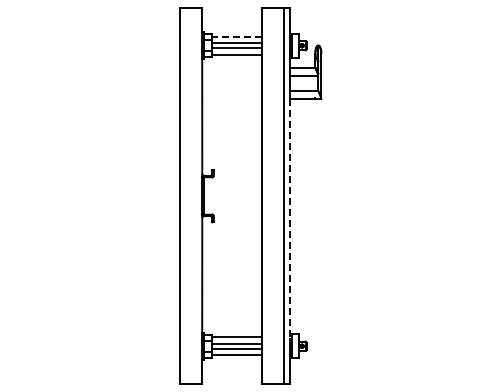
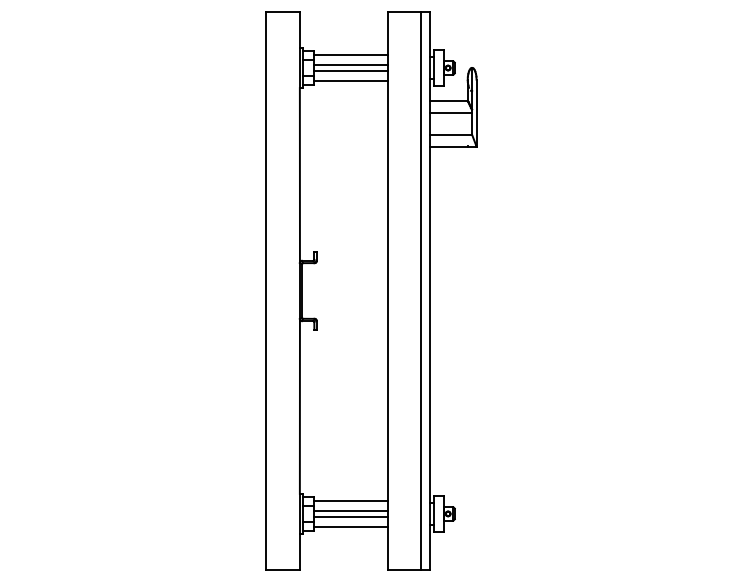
line: (236, 36) -> (350, 54), dashed -> solid
line: (290, 219) -> (430, 325), dashed -> solid

